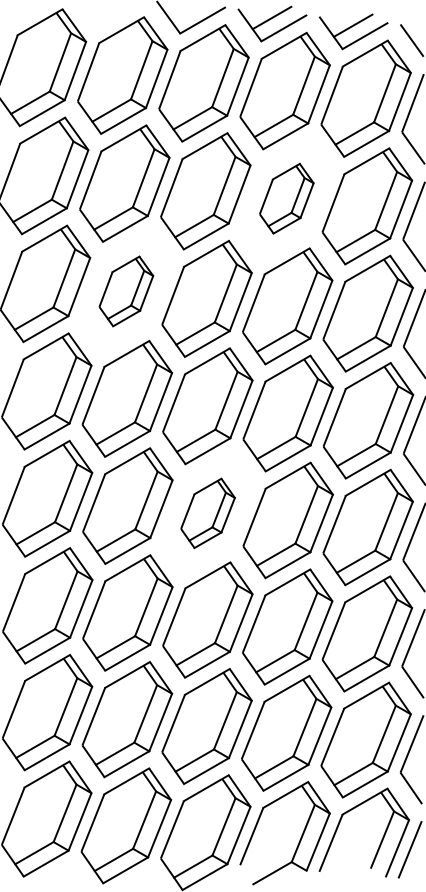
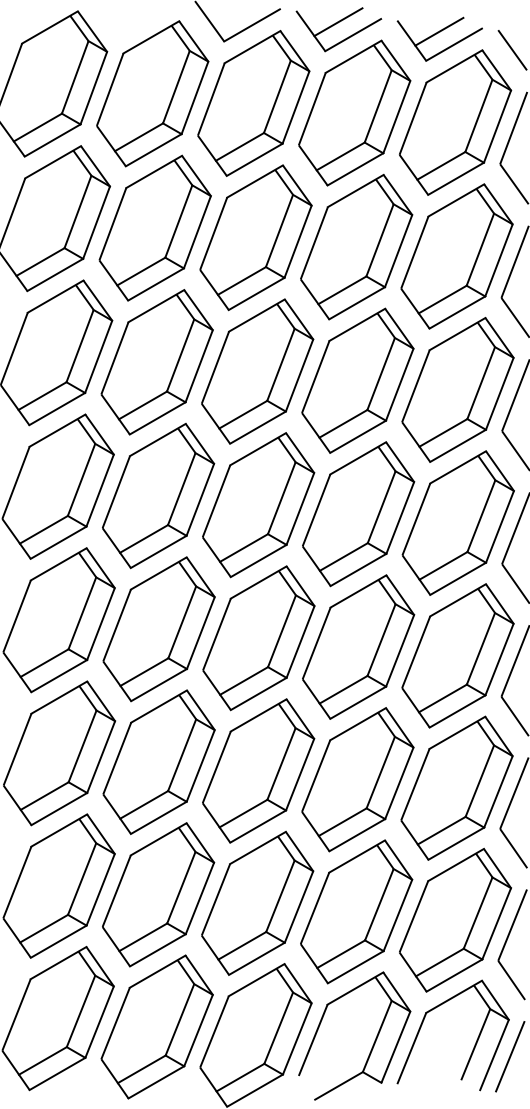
part: (286, 198) -> (356, 246), size x1.67
part: (126, 291) -> (157, 362), size x1.67
part: (207, 513) -> (258, 638), size x1.67

